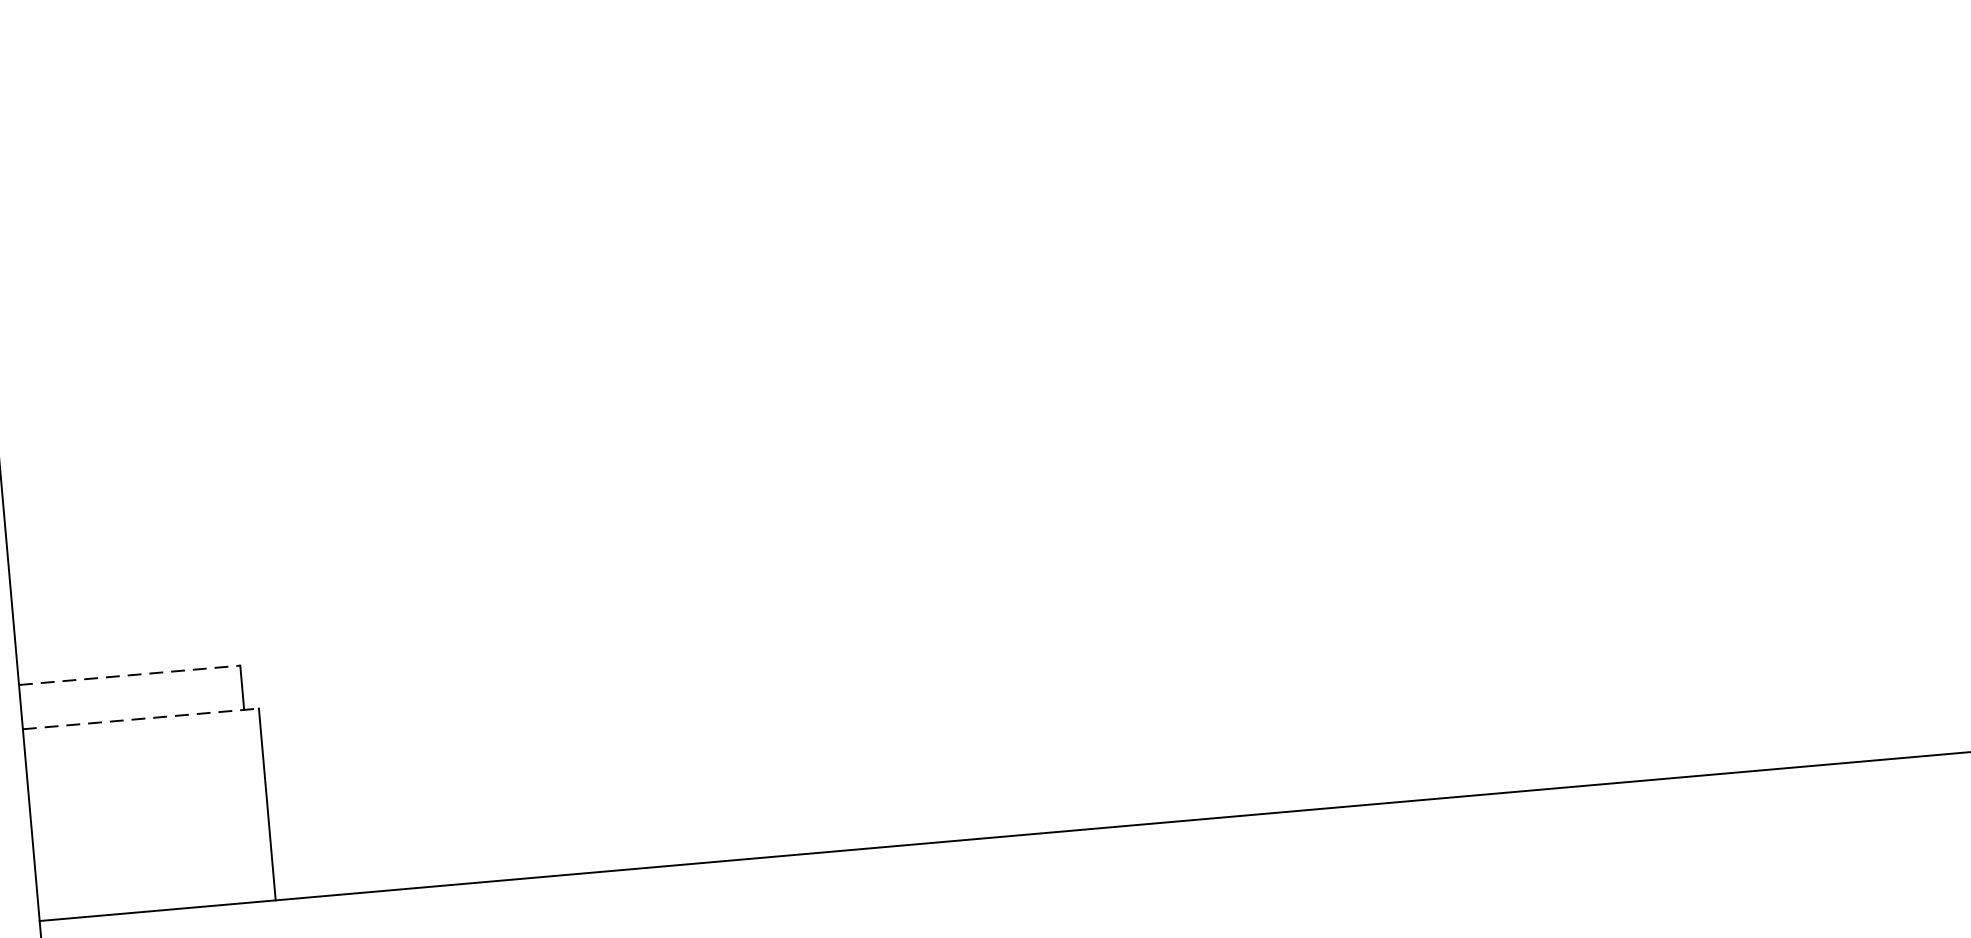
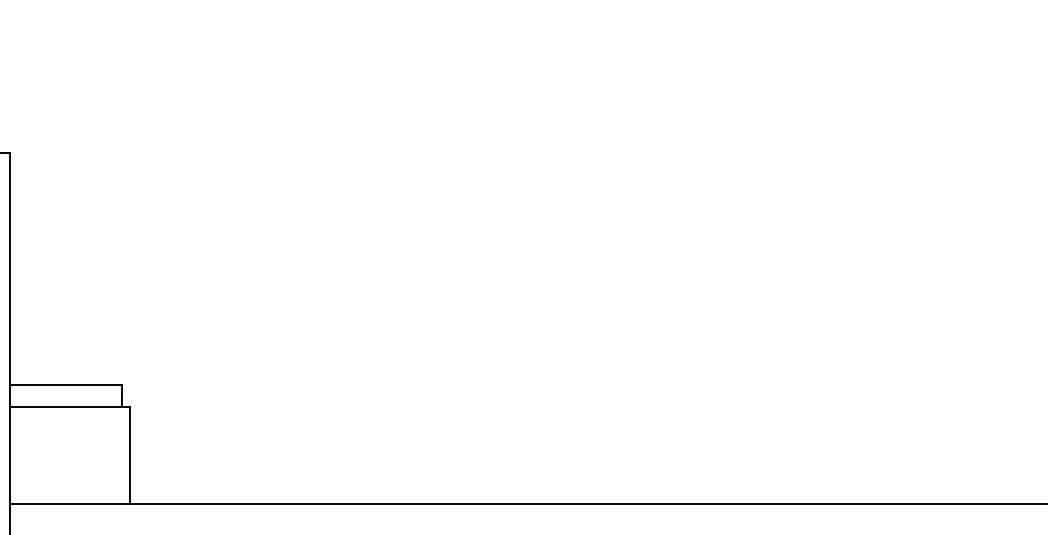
line: (129, 674) -> (66, 384), dashed -> solid
line: (141, 719) -> (70, 407), dashed -> solid

